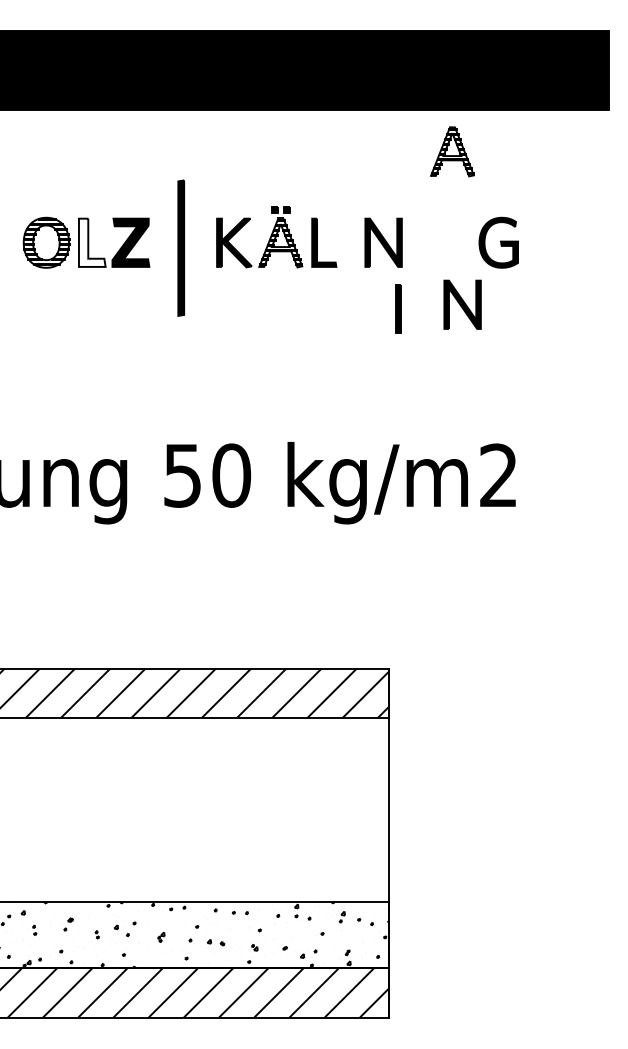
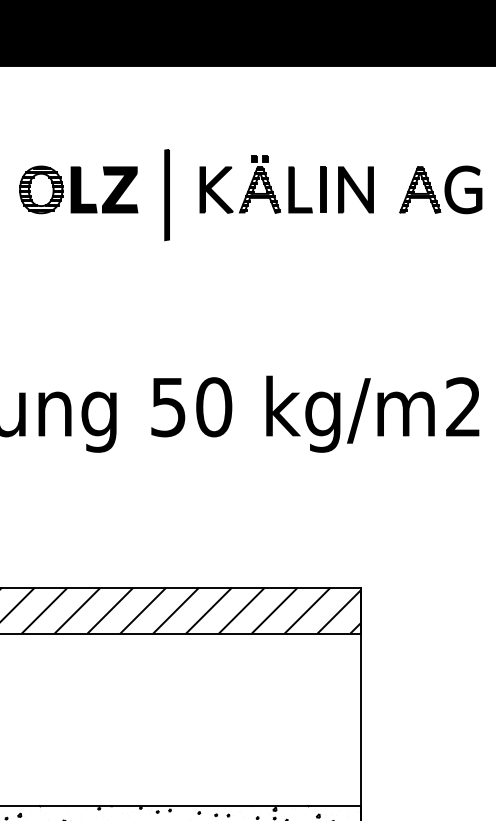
part: (452, 151) -> (420, 189), moved
fill: (91, 242) -> (83, 189), added
part: (181, 248) -> (167, 195), size x0.71
part: (462, 304) -> (429, 247), removed
part: (398, 308) -> (323, 189), moved

